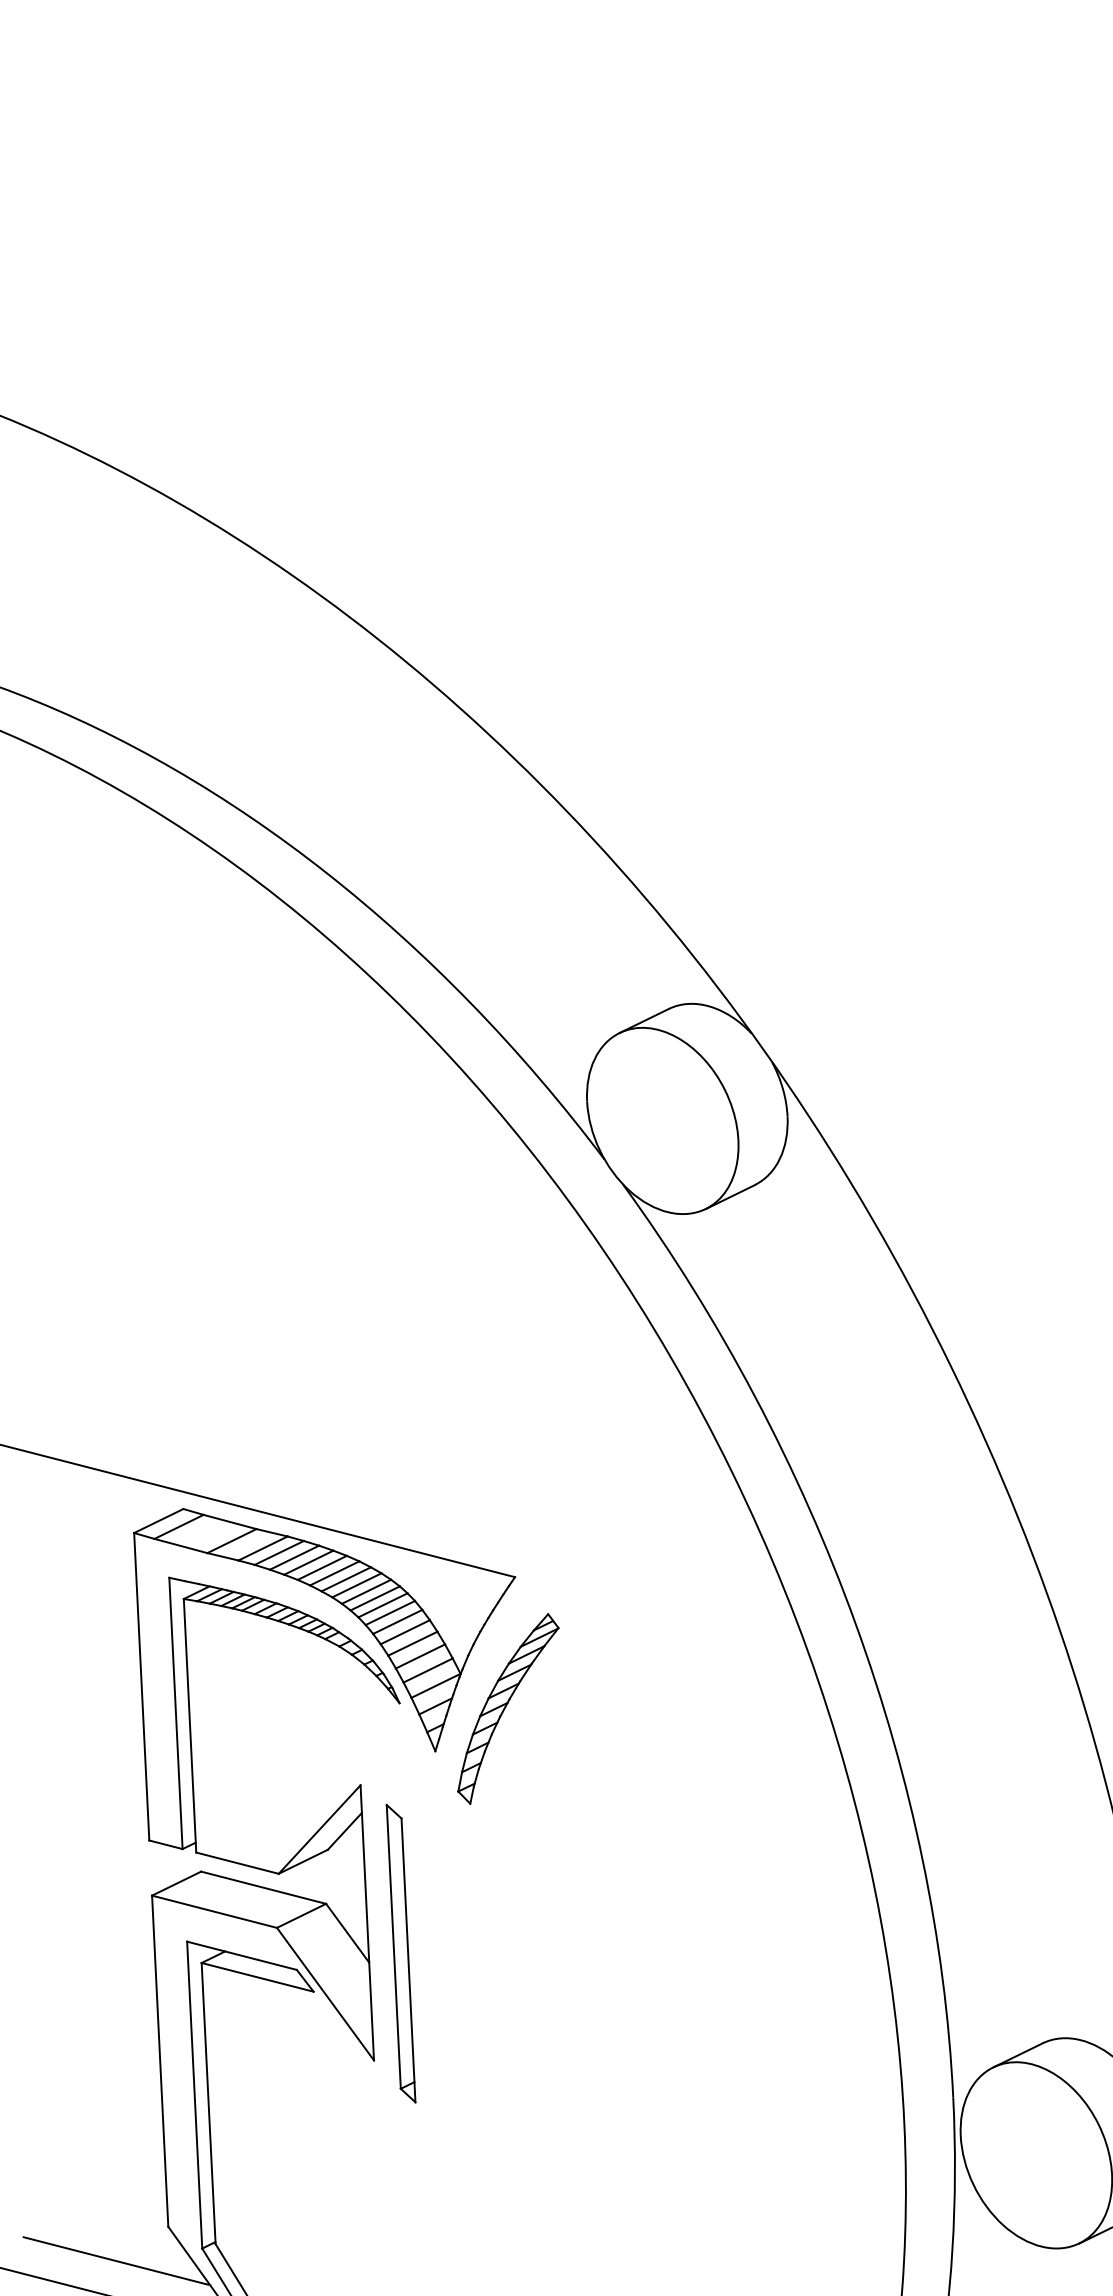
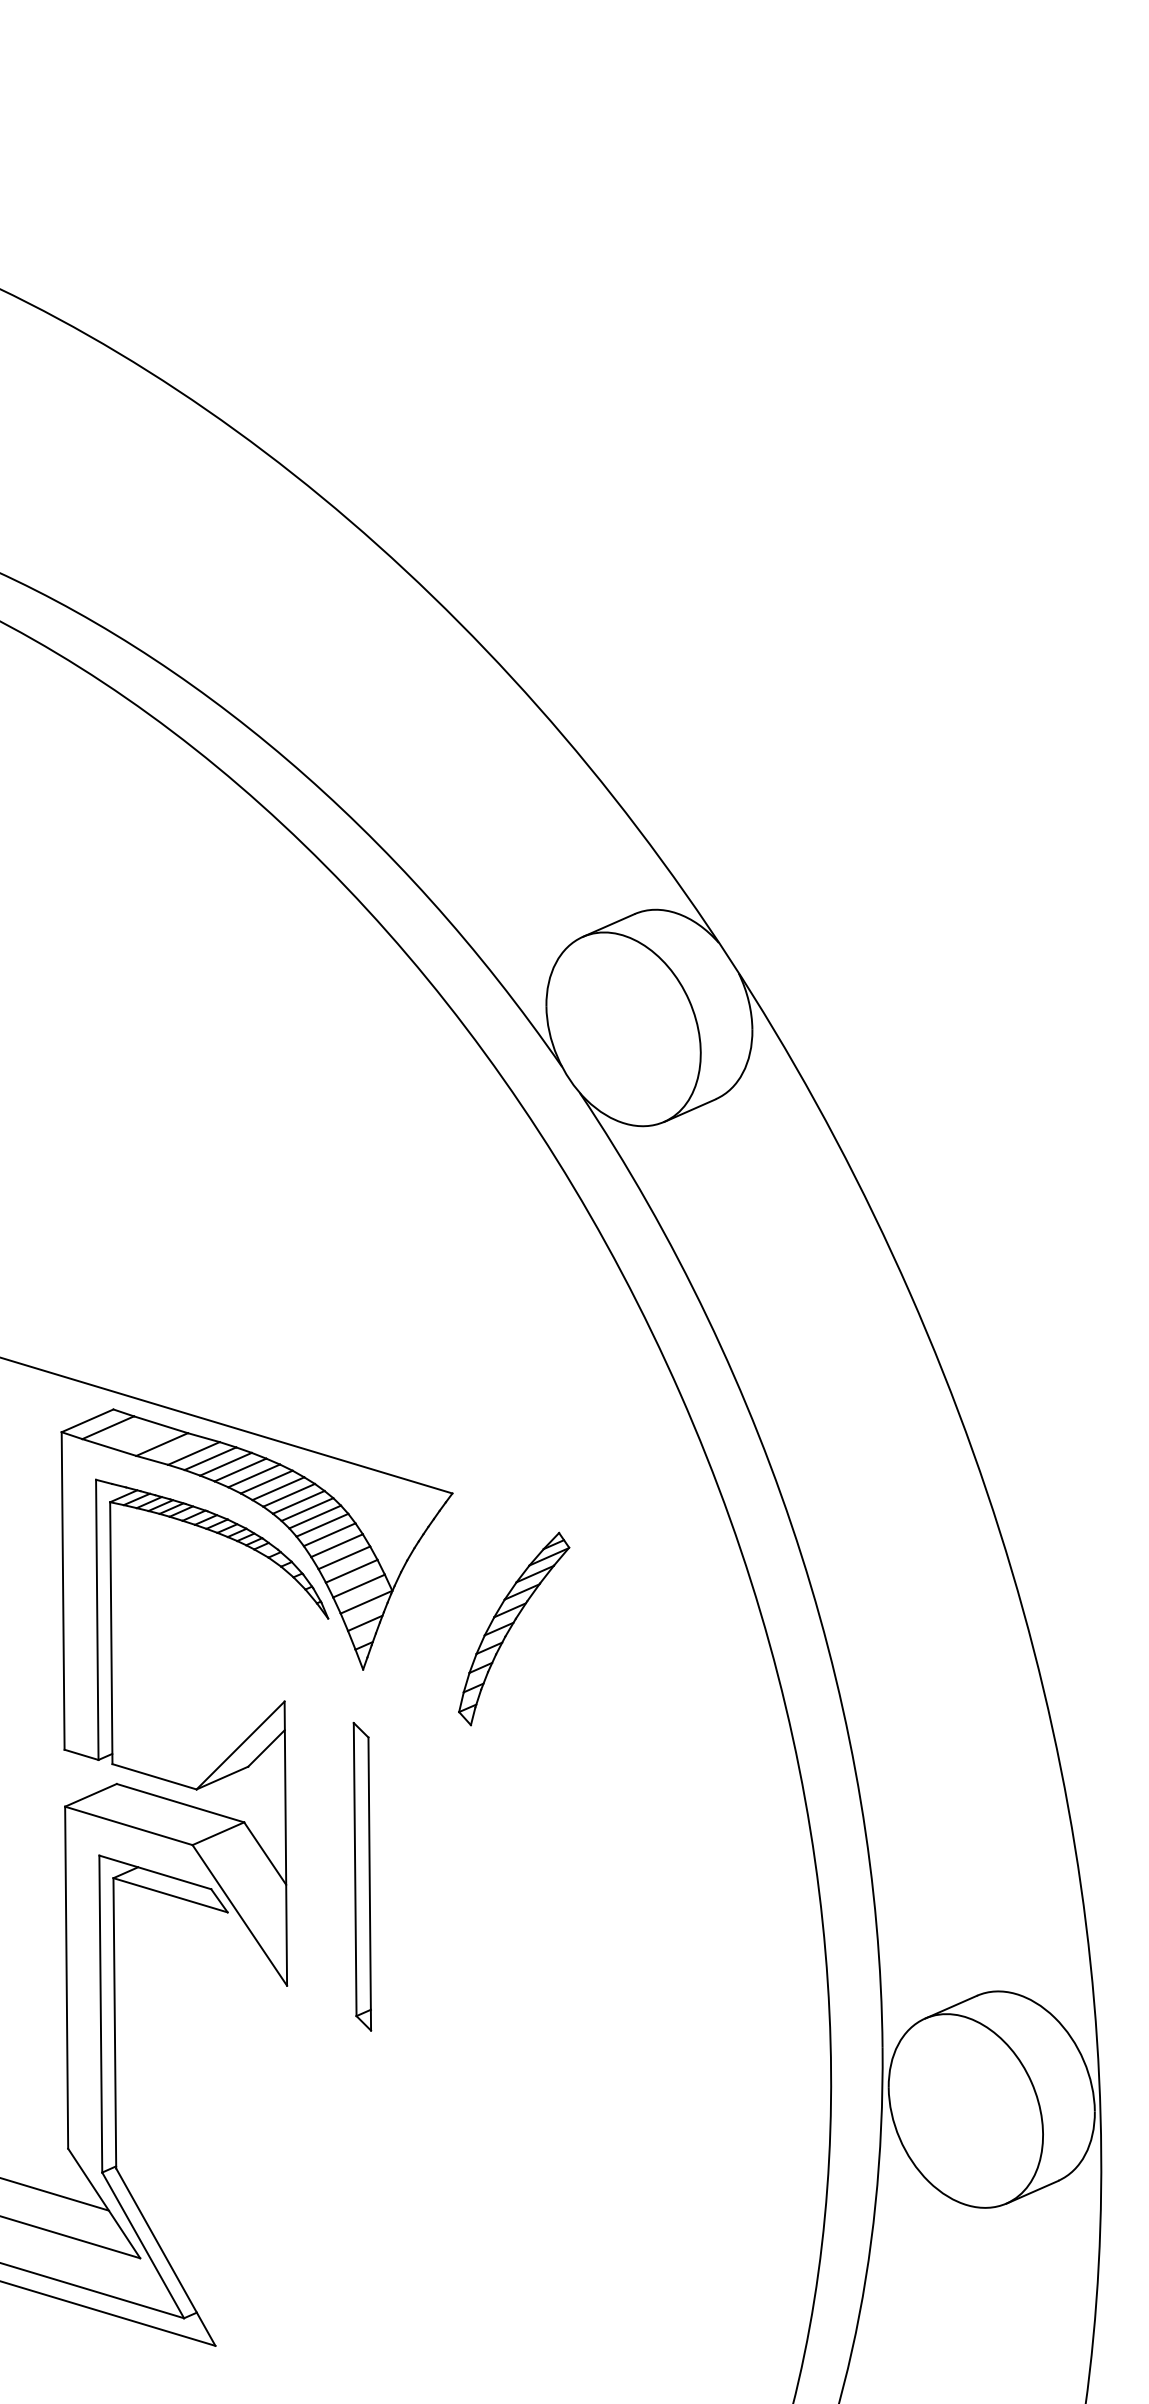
part: (508, 1708) -> (514, 1628), moved
part: (401, 1953) -> (362, 1876), moved

